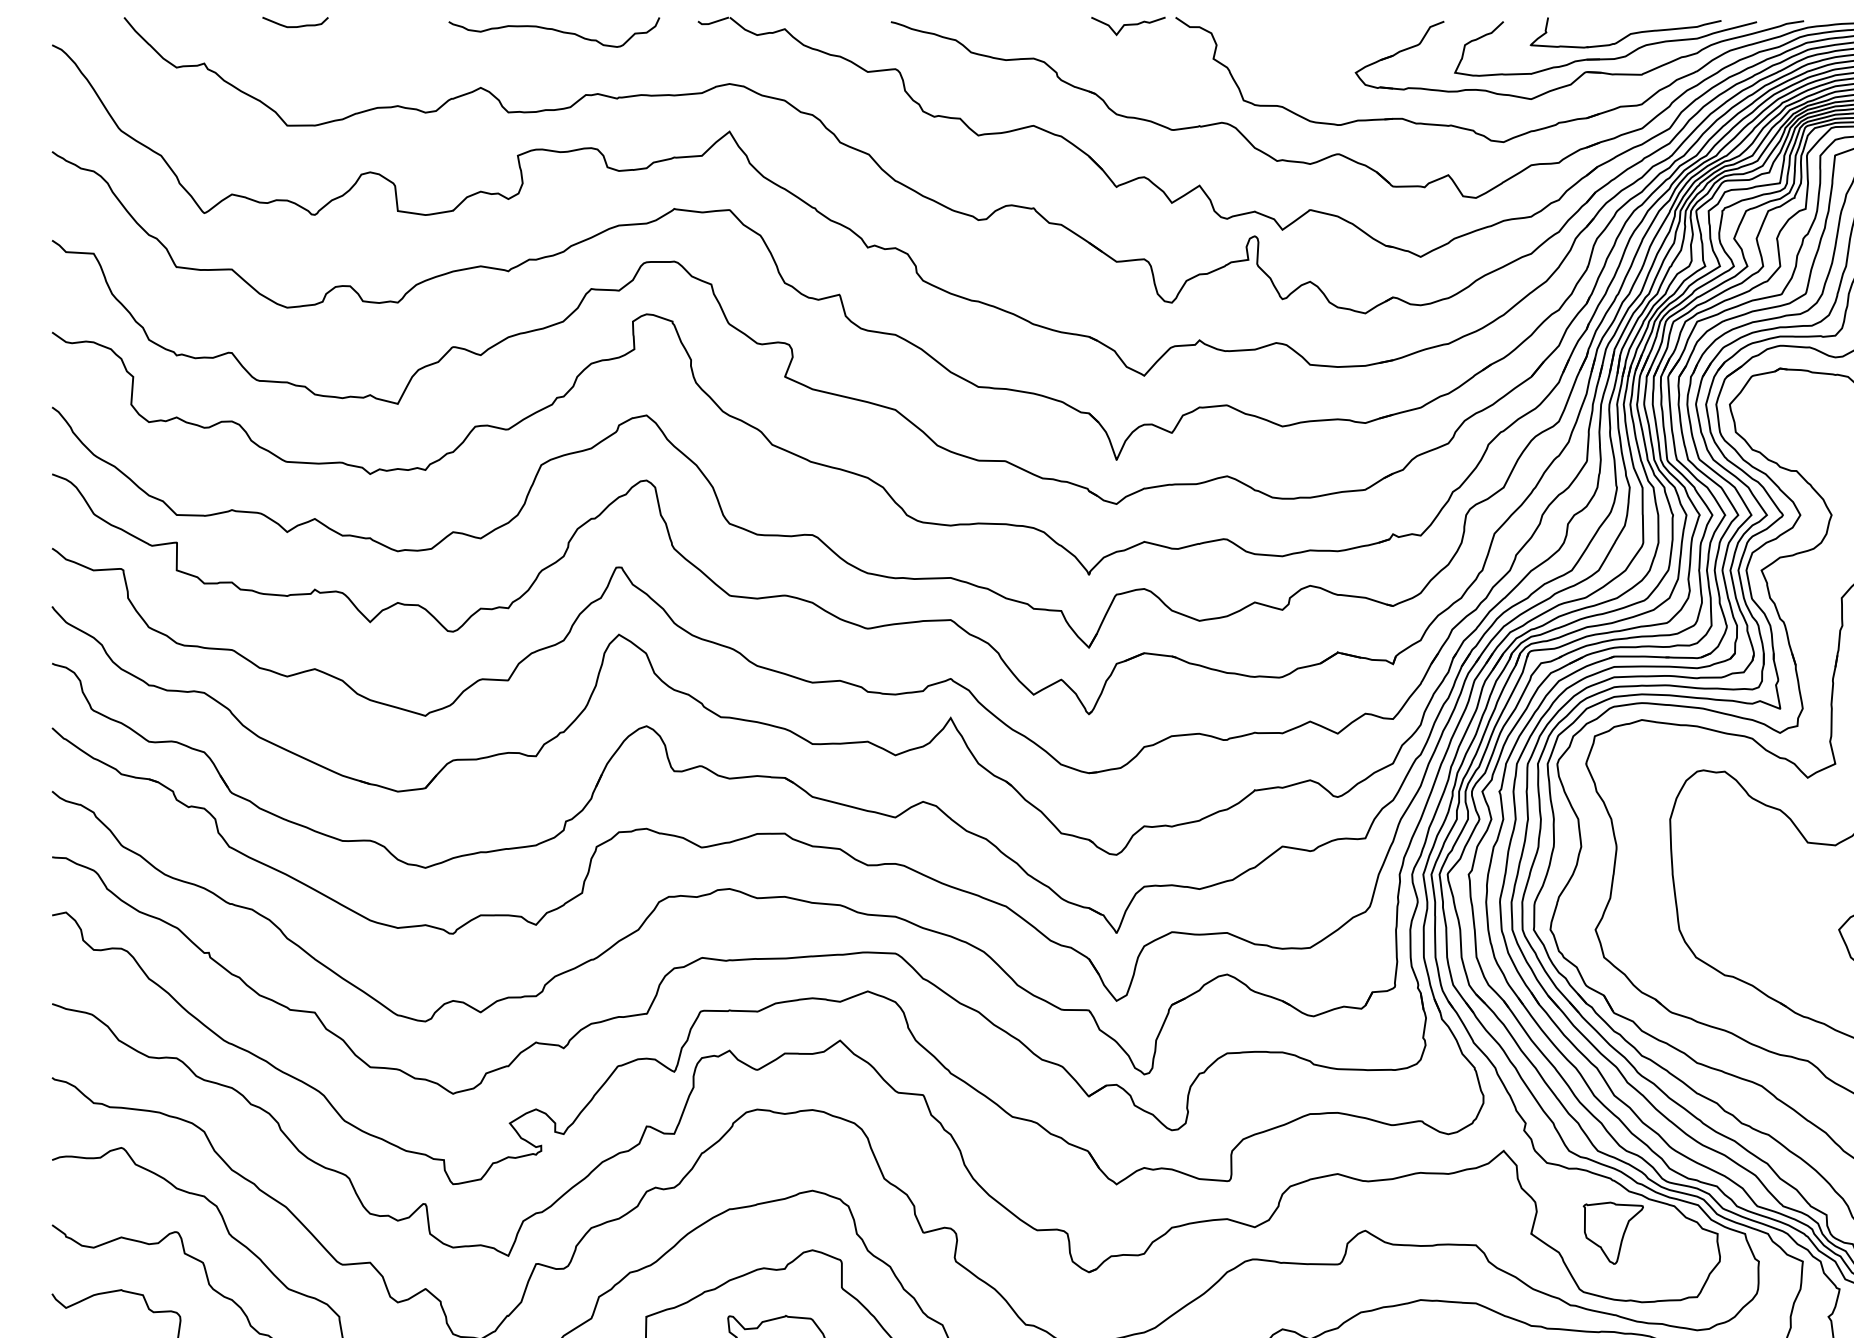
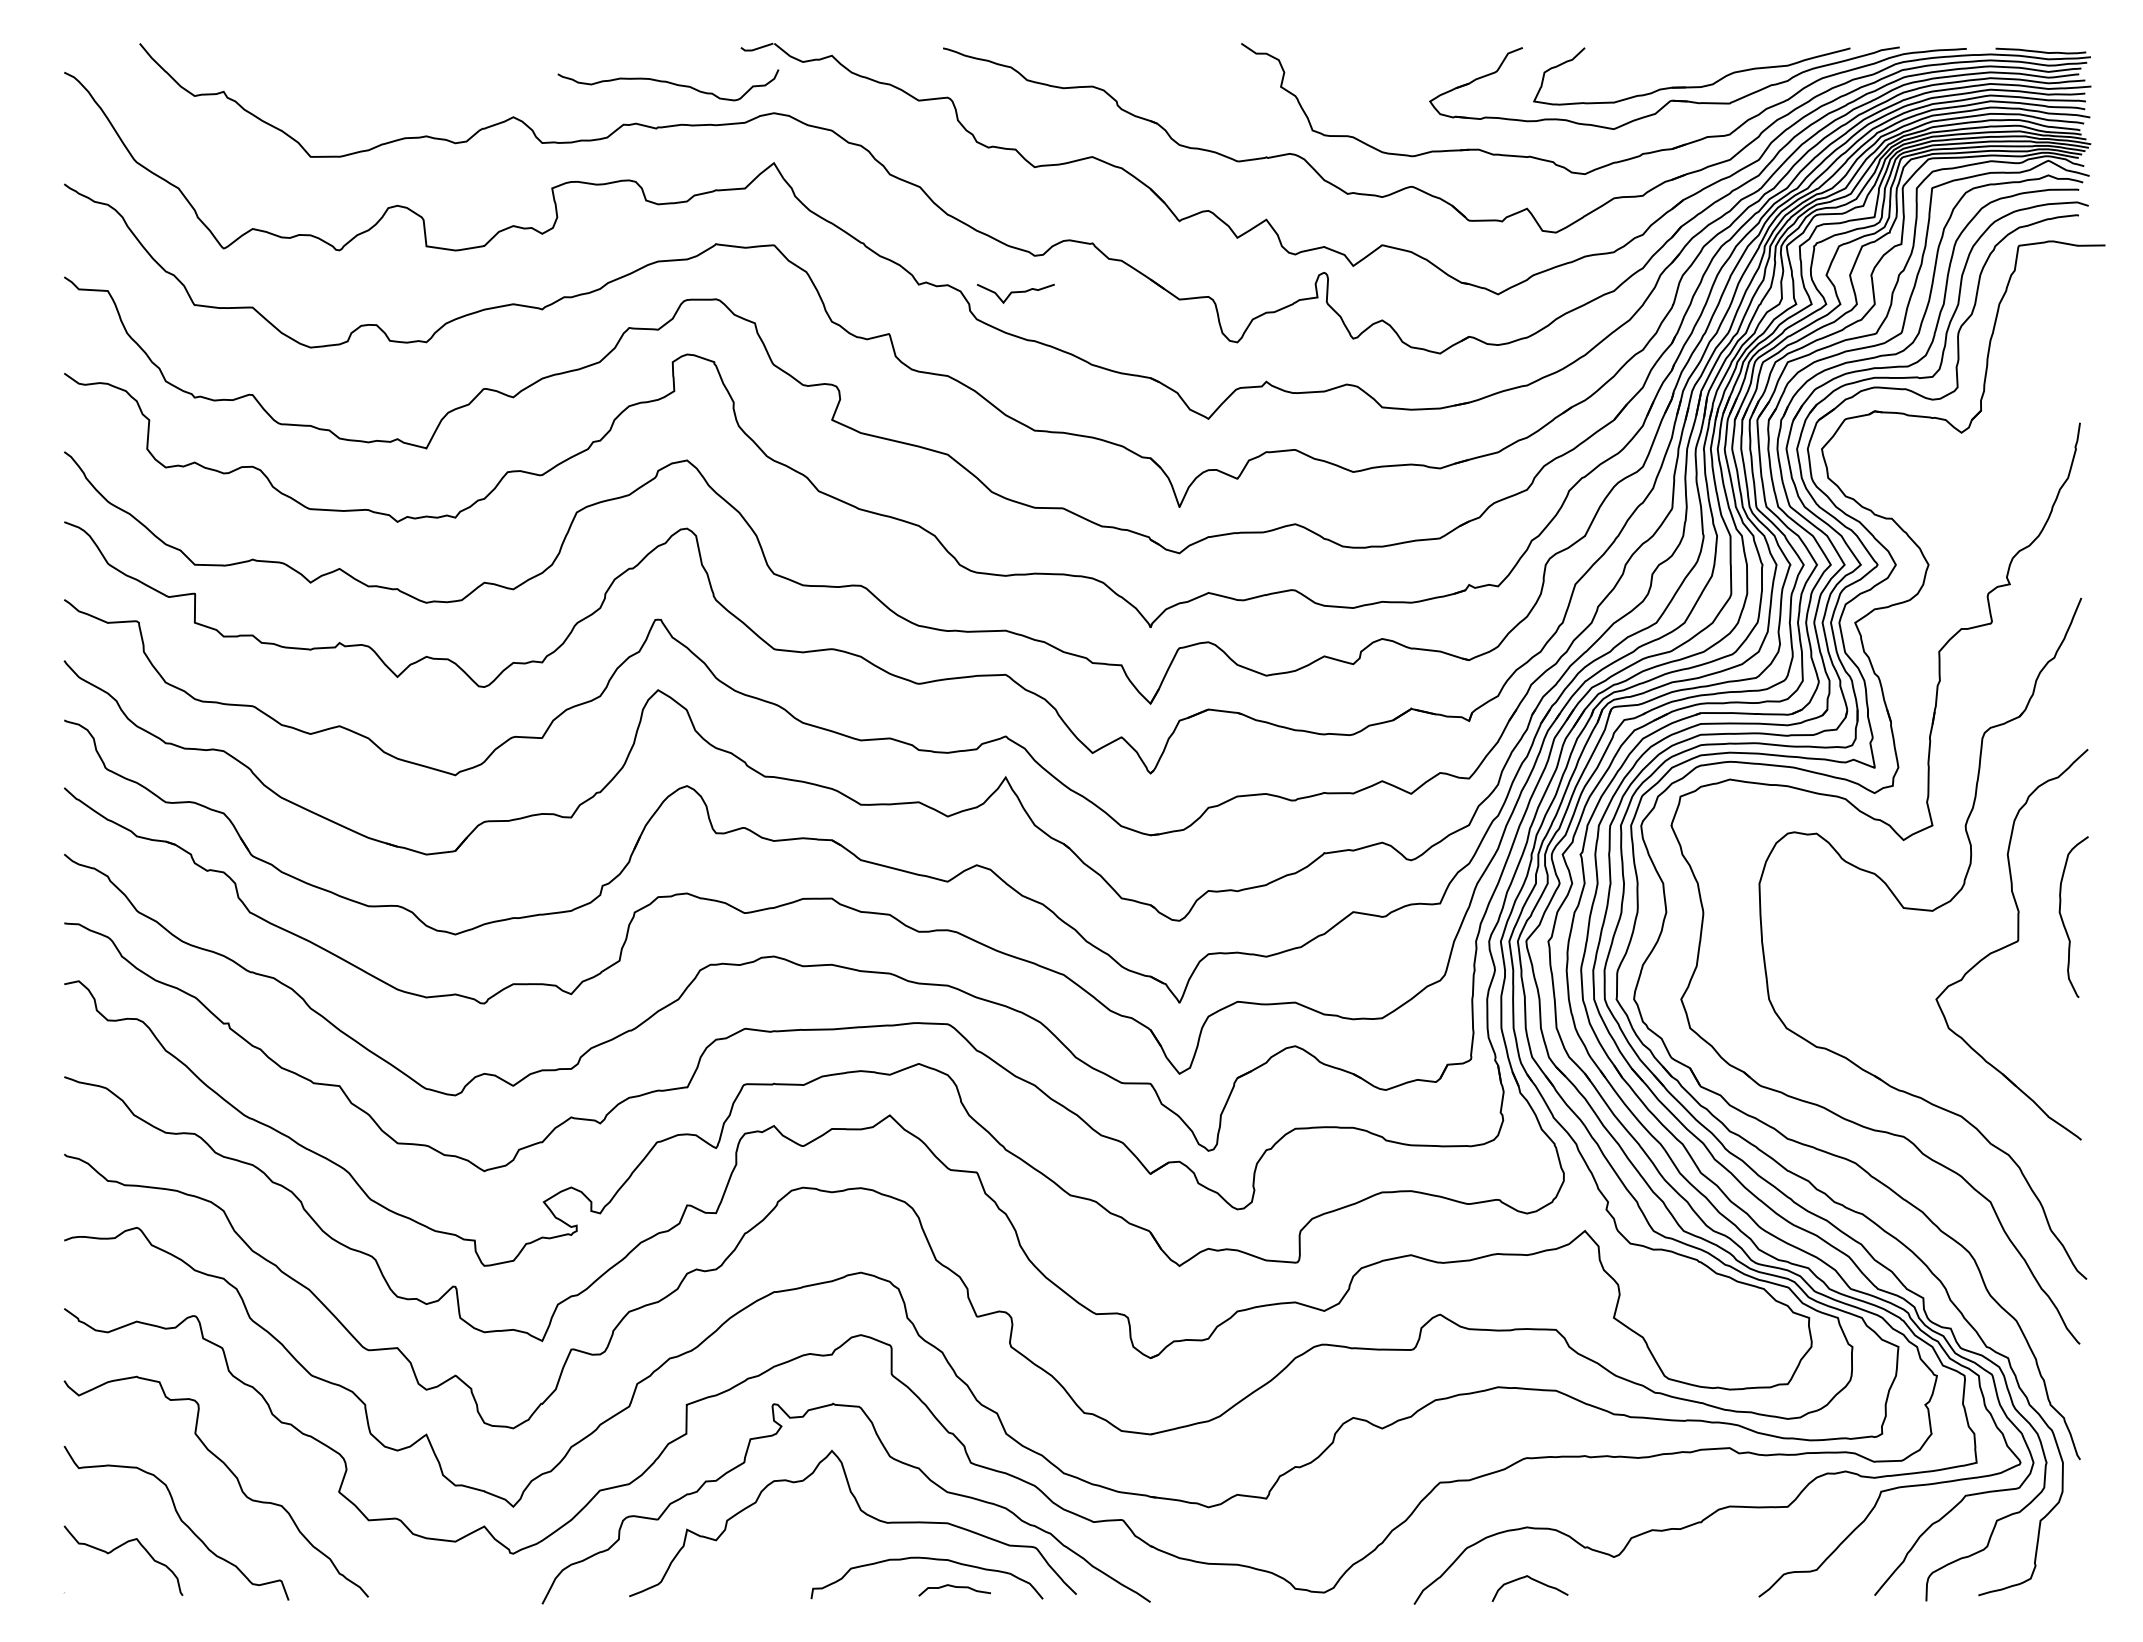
curve: (295, 26) -> (319, 52), removed
curve: (1128, 26) -> (1015, 293), moved
curve: (554, 30) -> (668, 83), moved
part: (1625, 32) -> (1712, 59), removed
part: (1612, 1233) -> (1699, 1317), removed

